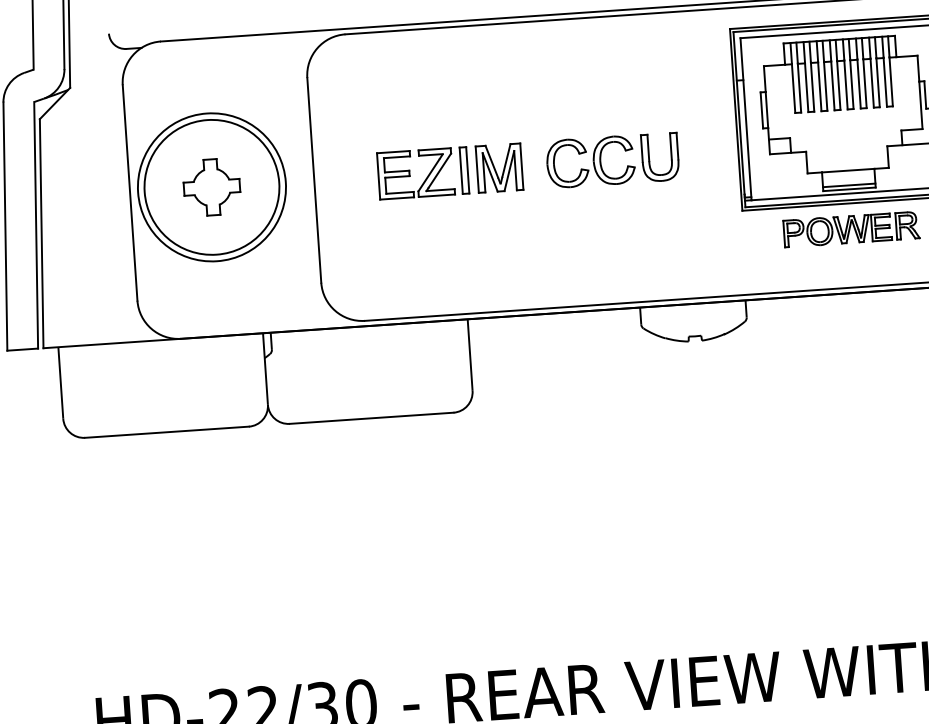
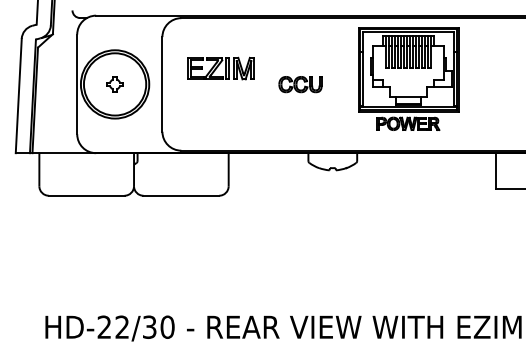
part: (612, 160) -> (300, 84), size x0.7
part: (448, 171) -> (220, 68), moved
part: (210, 187) -> (114, 84), size x0.6

